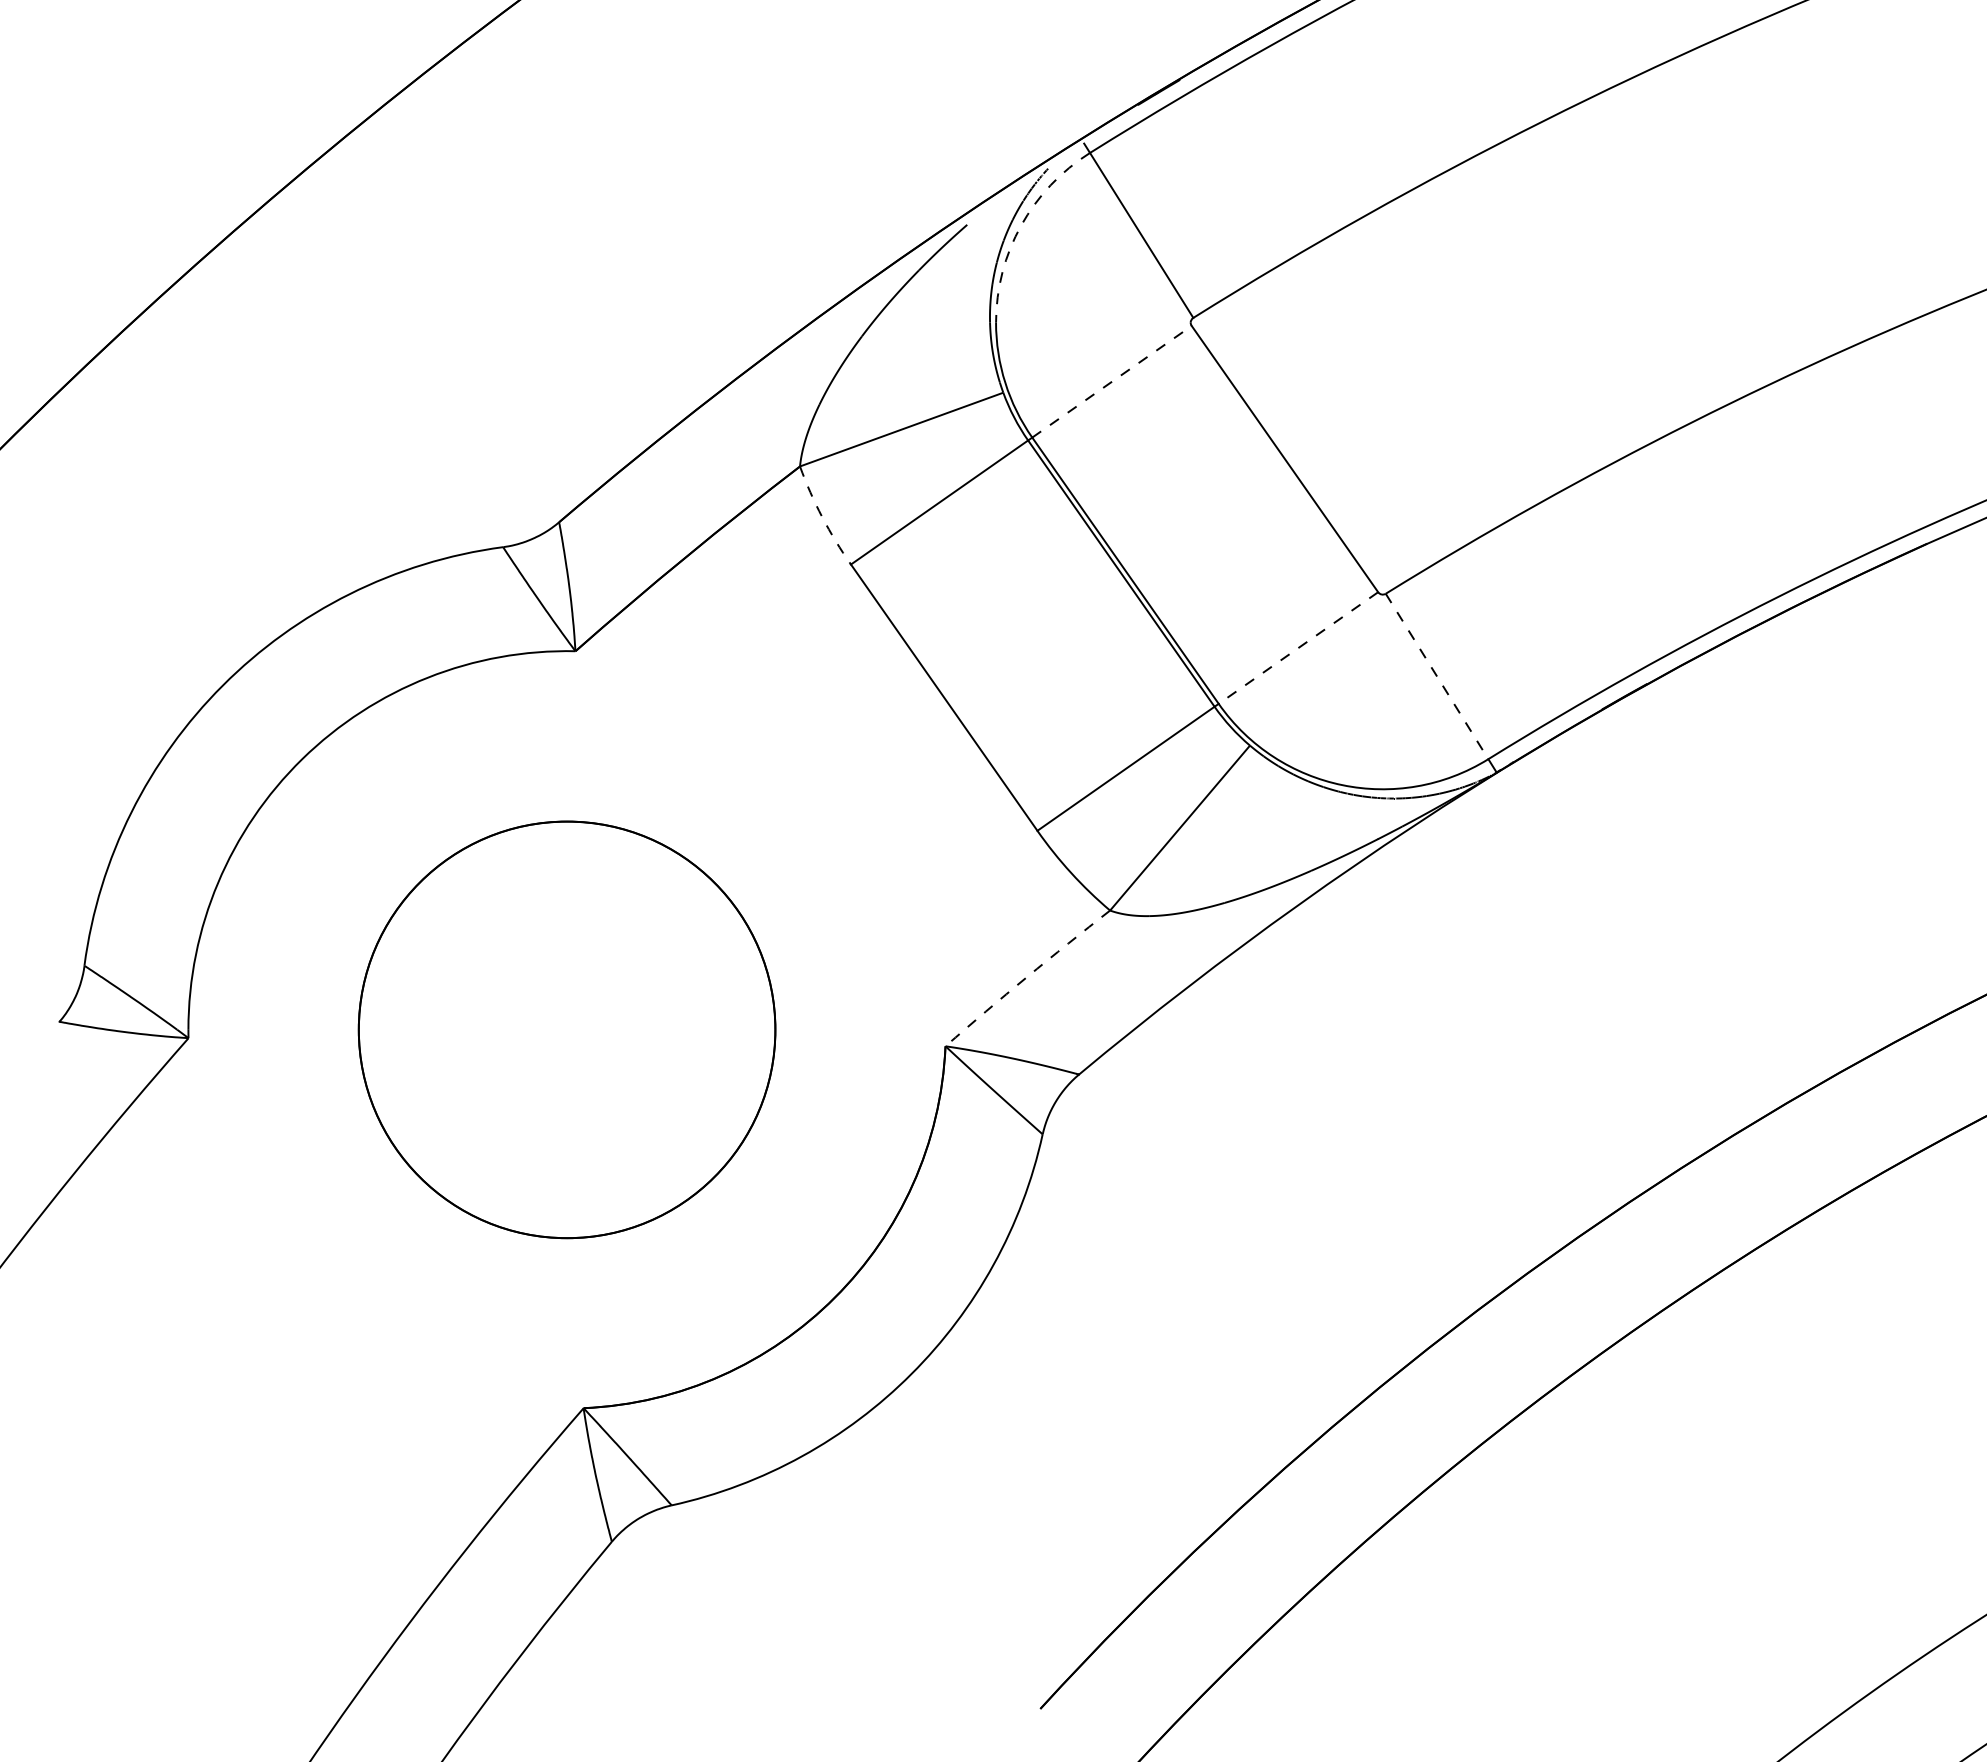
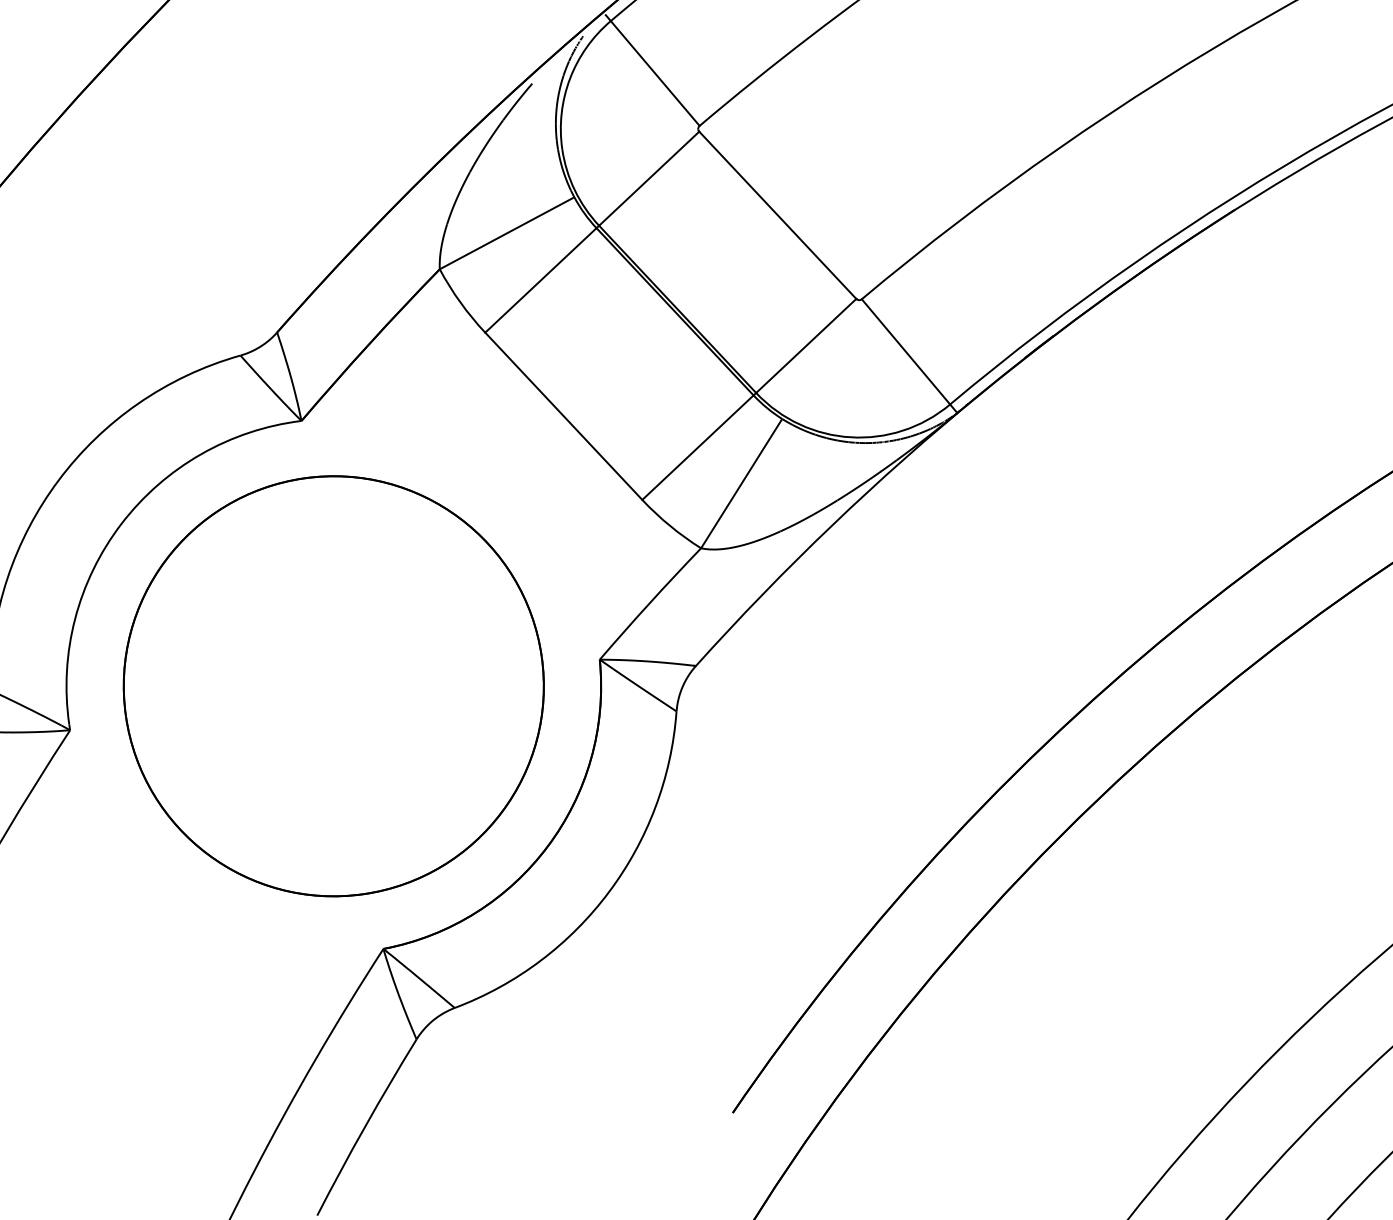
arc: (1021, 225) -> (570, 78), dashed -> solid
line: (1112, 381) -> (649, 178), dashed -> solid
arc: (822, 517) -> (460, 302), dashed -> solid
line: (1298, 648) -> (806, 346), dashed -> solid
line: (1437, 676) -> (906, 351), dashed -> solid
arc: (1026, 977) -> (649, 603), dashed -> solid
part: (566, 1029) -> (333, 686), size x1.43

